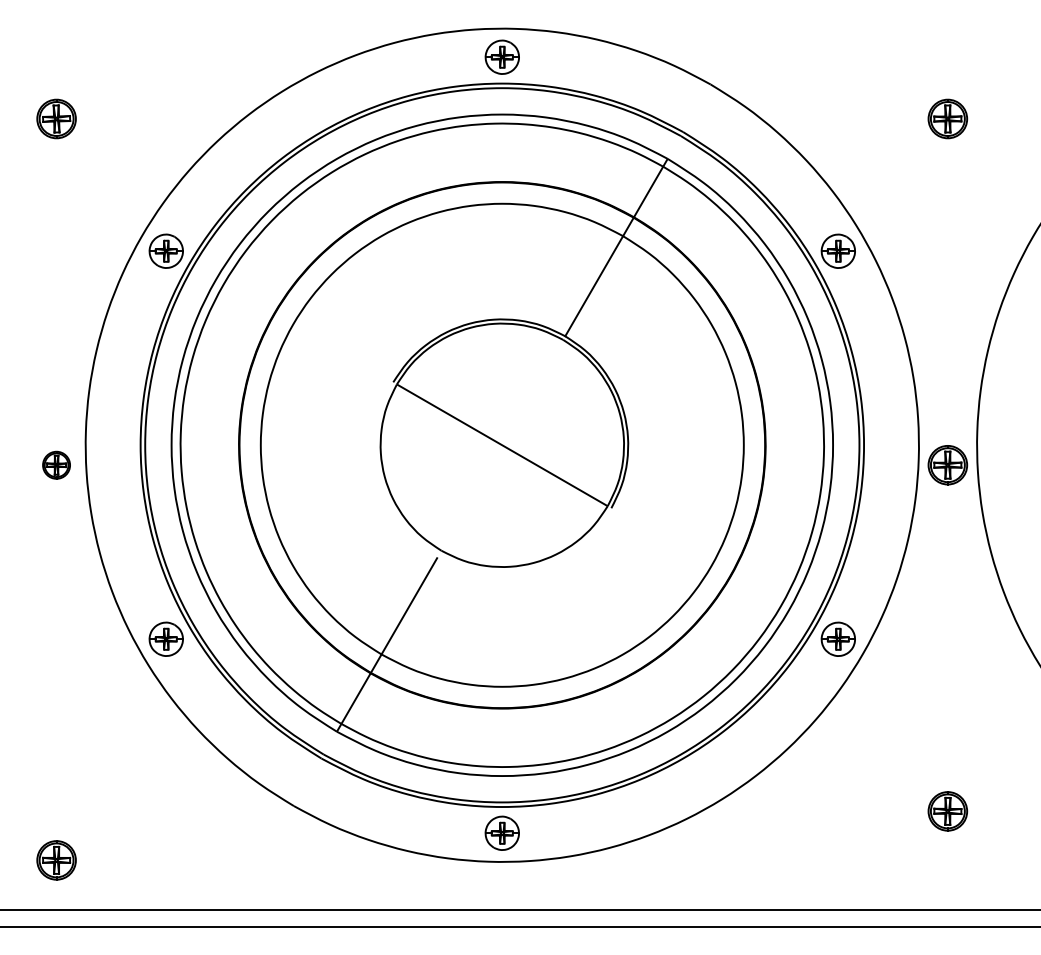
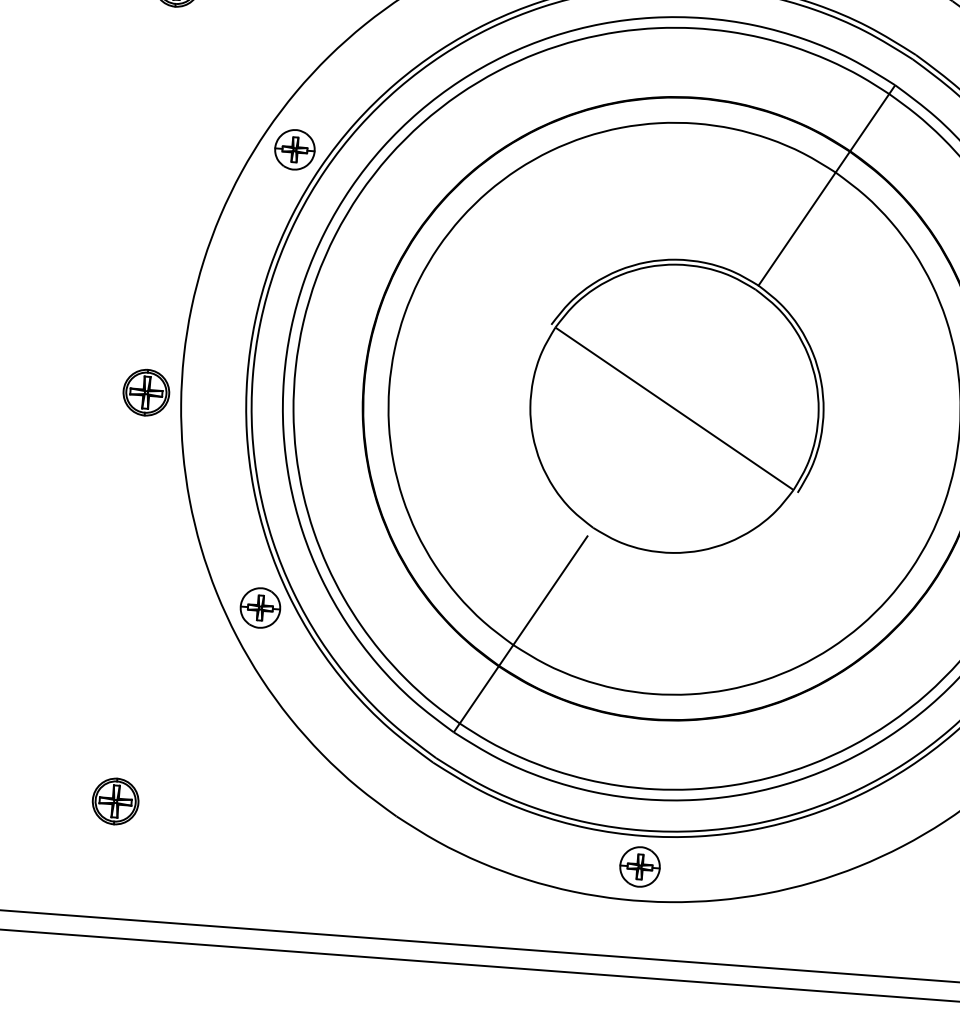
part: (56, 465) -> (146, 393), size x1.43
part: (56, 860) -> (115, 801), moved

